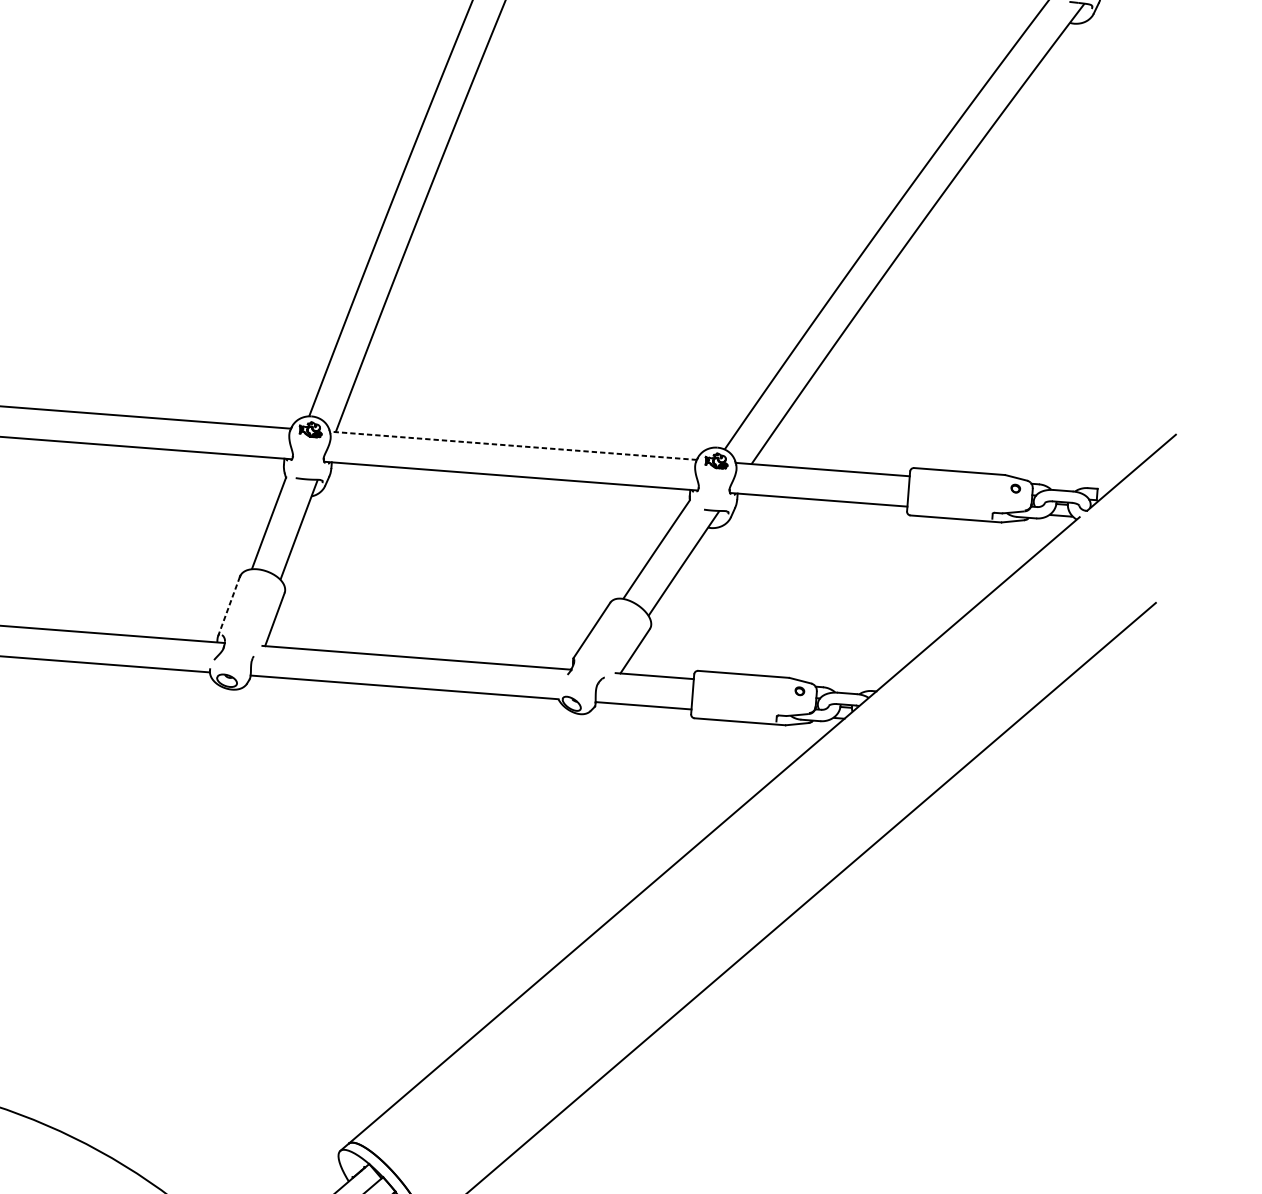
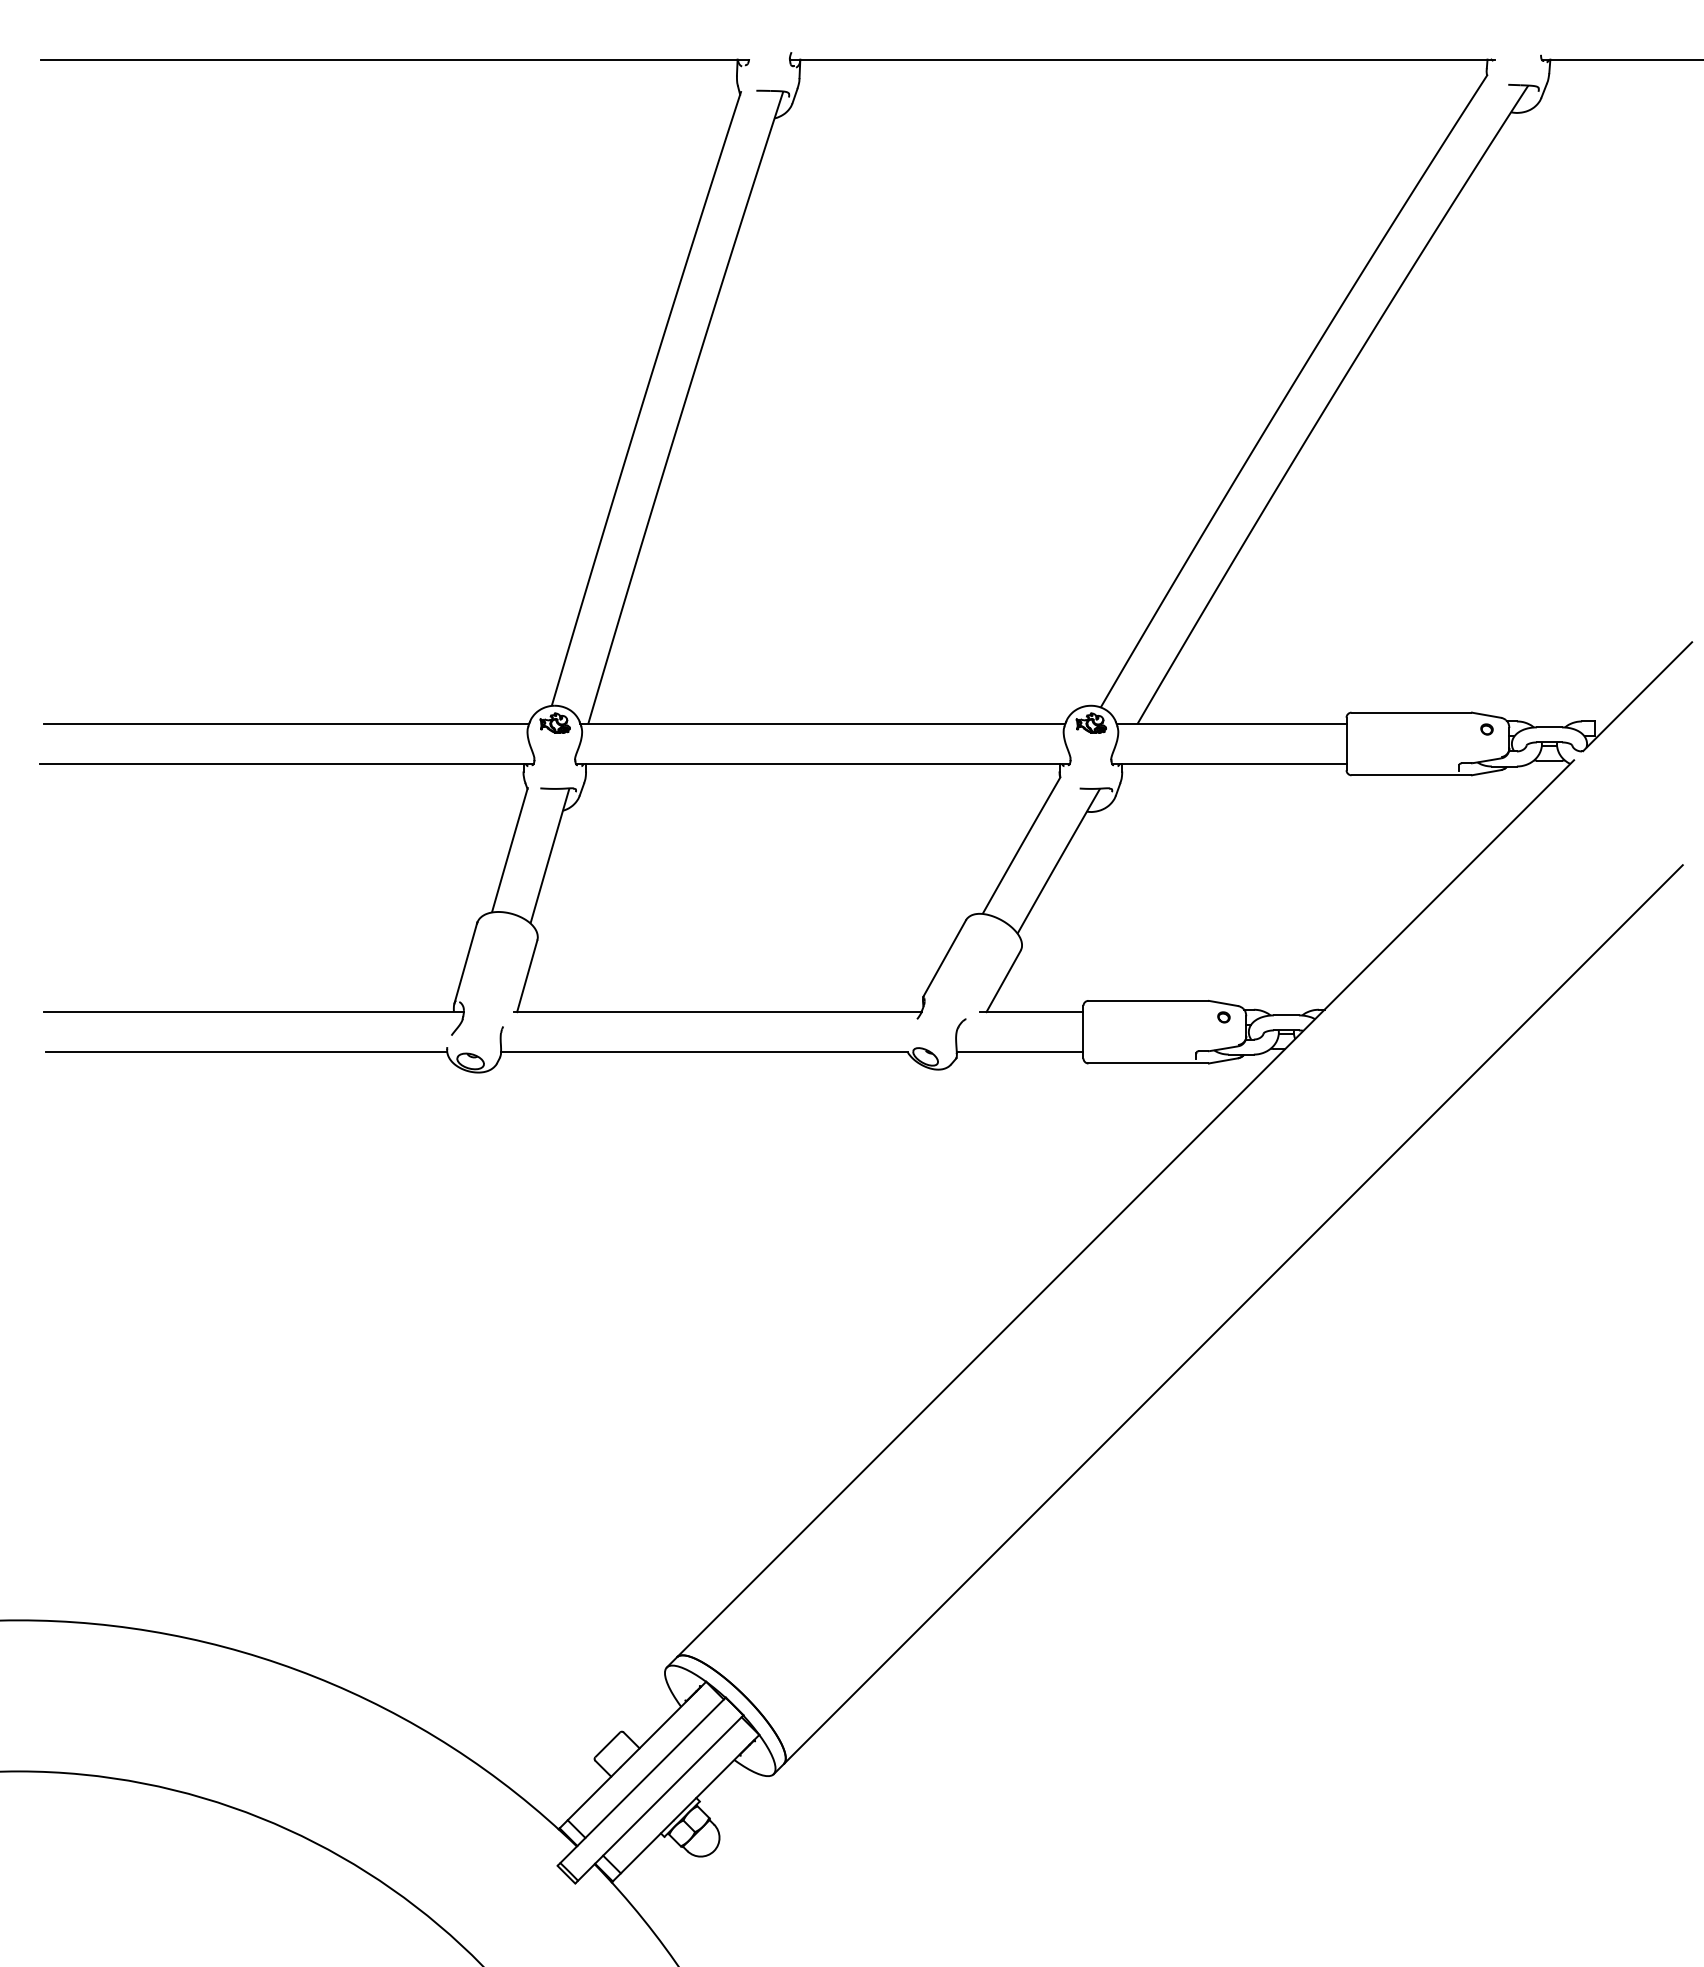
line: (513, 445) -> (822, 723), dashed -> solid
line: (228, 606) -> (465, 963), dashed -> solid

